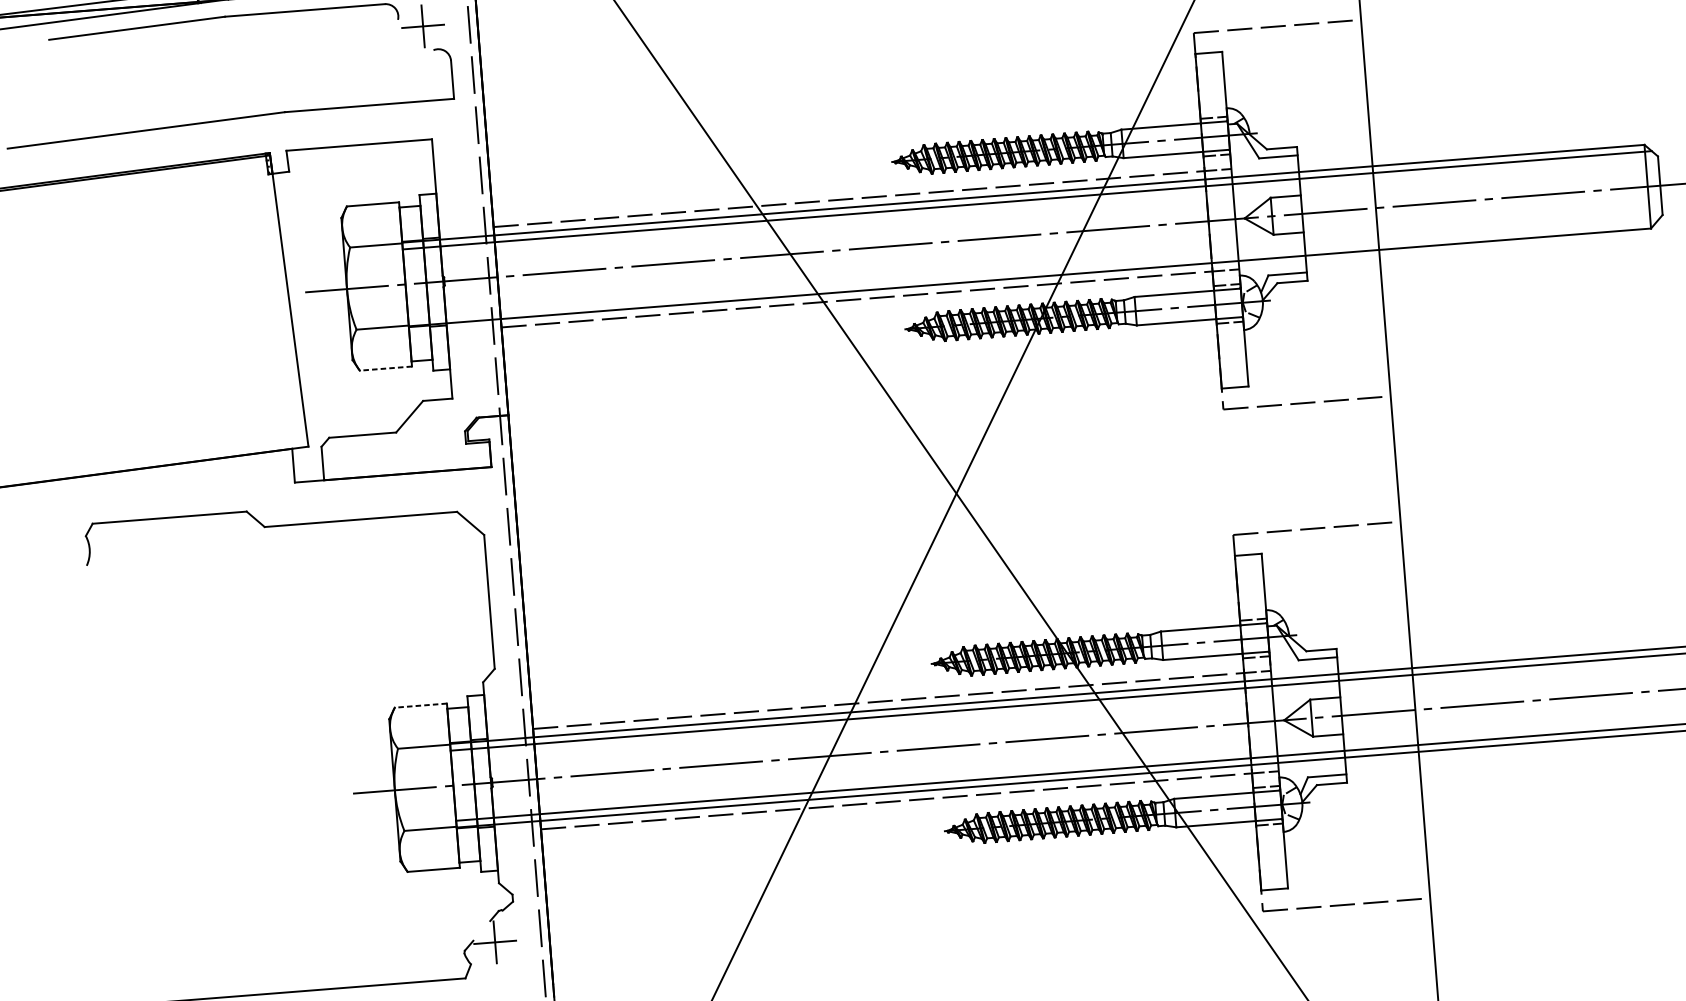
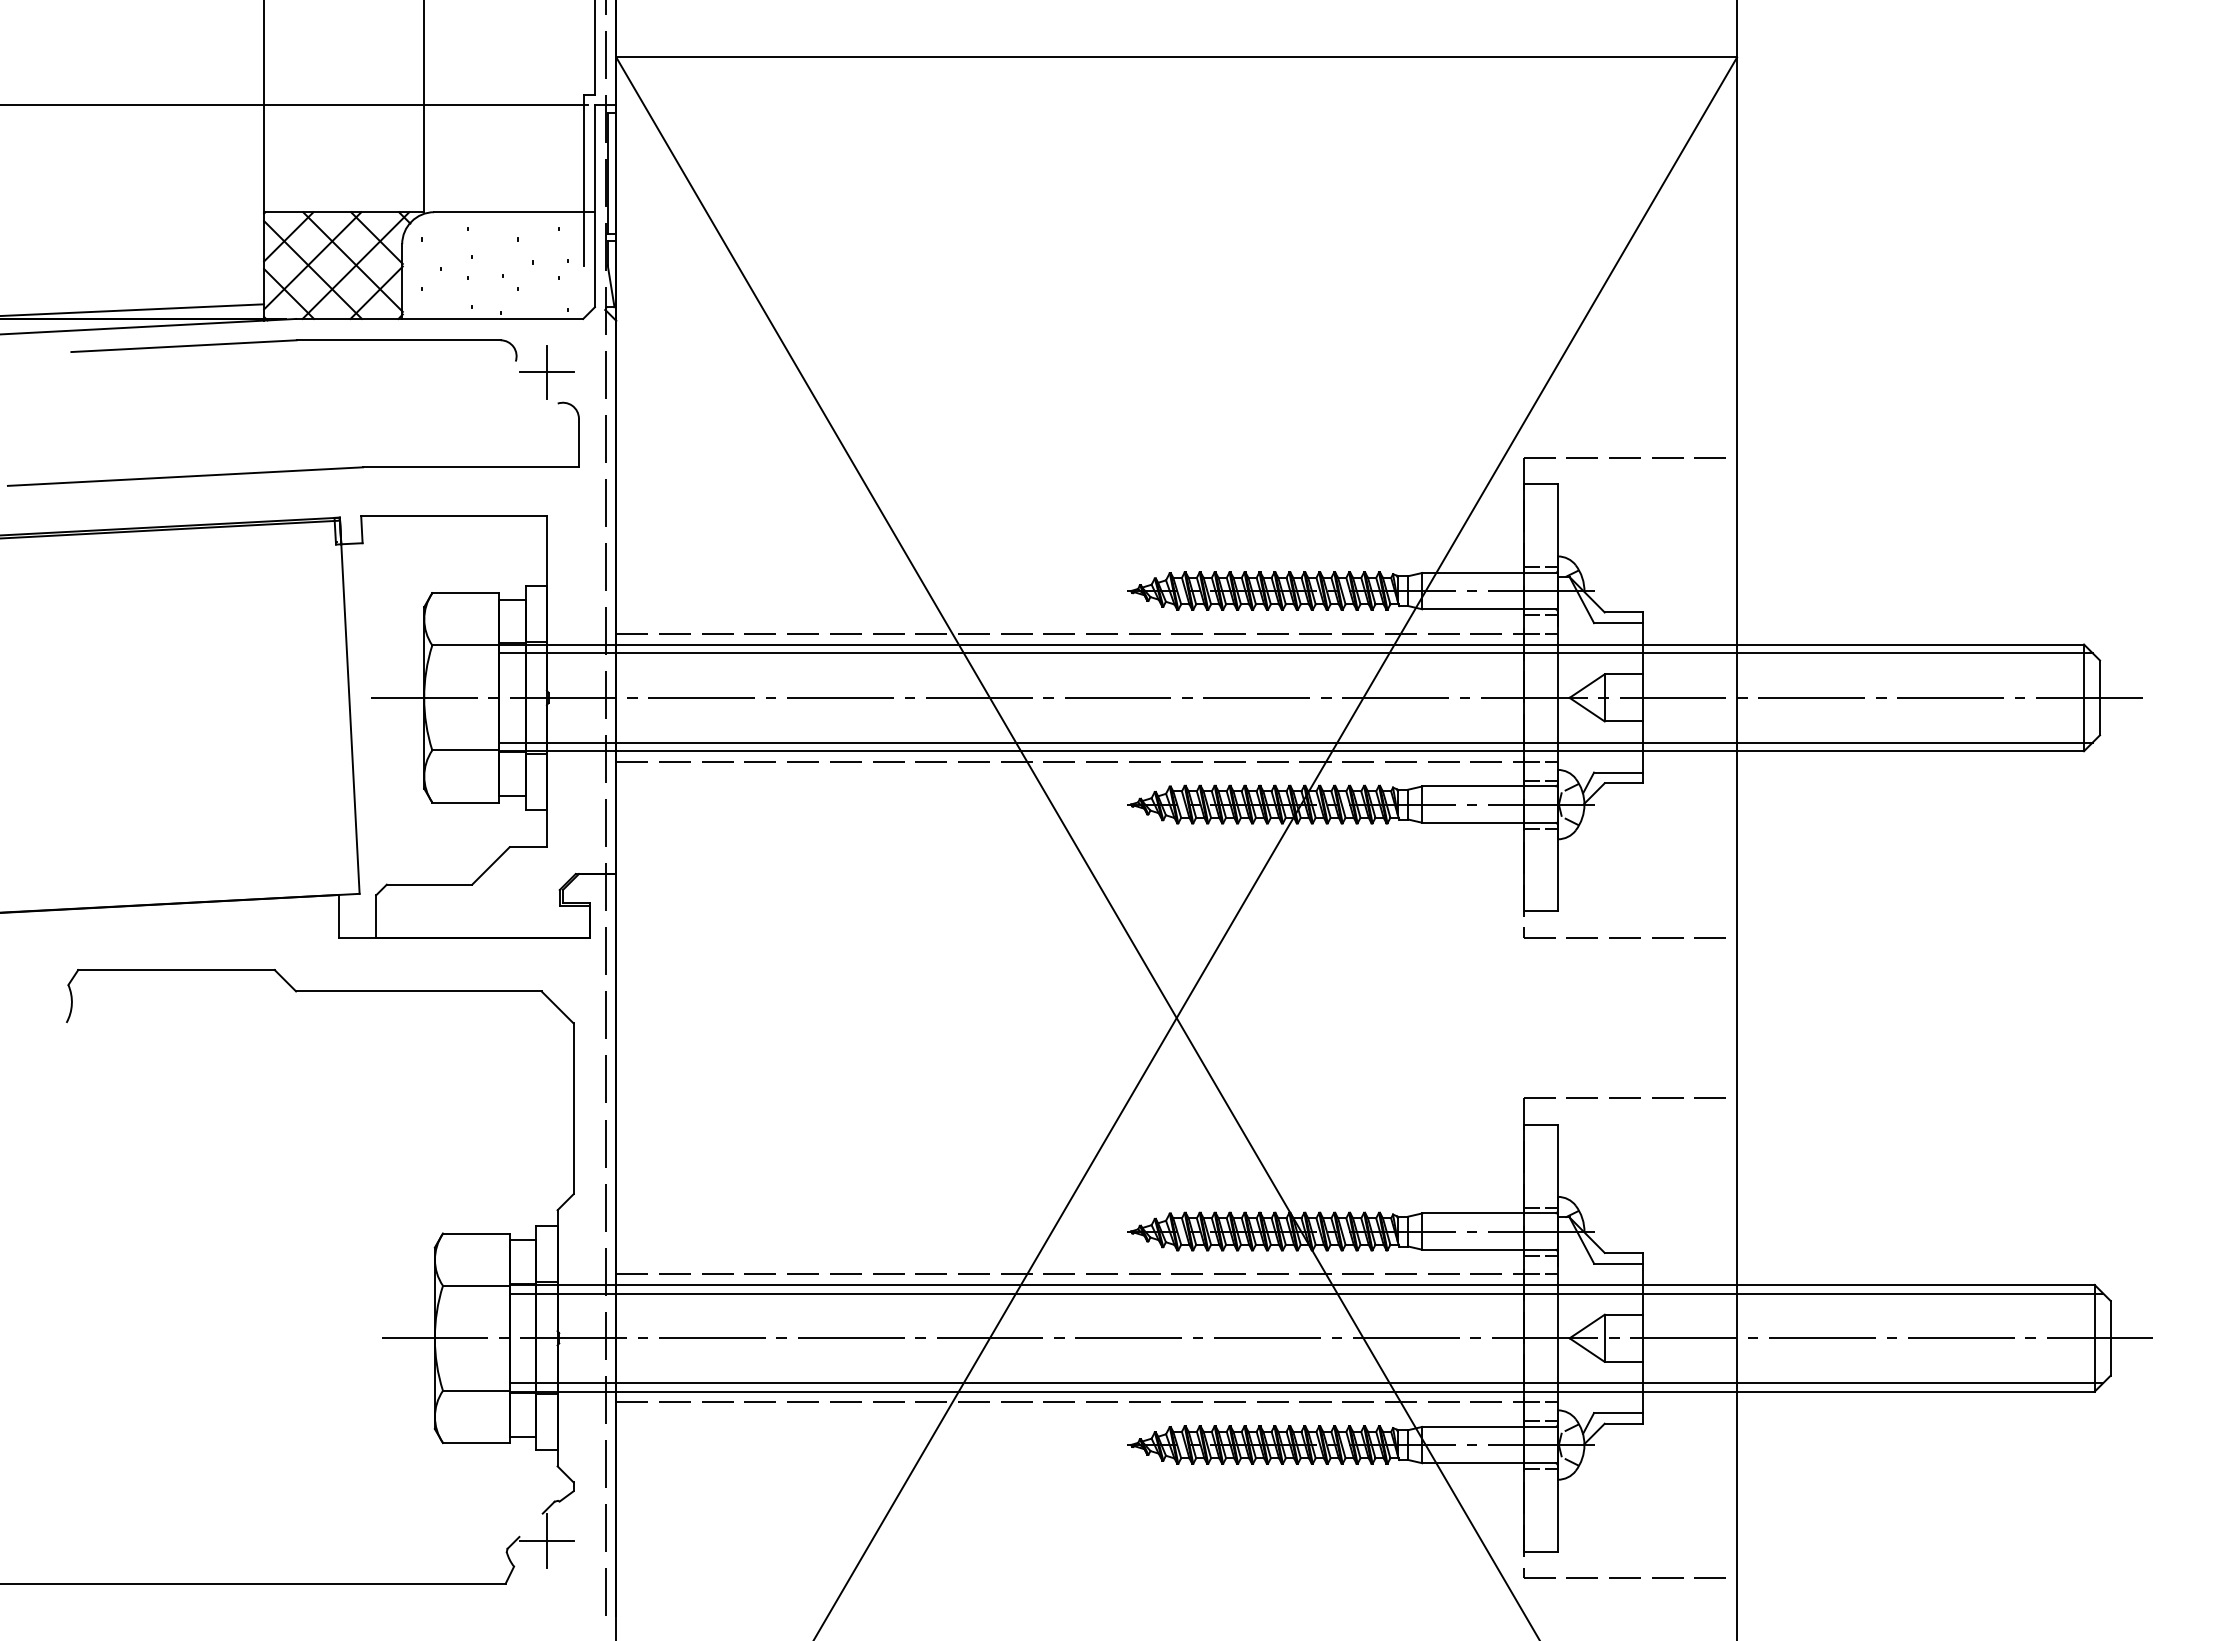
line: (1032, 270) -> (1295, 742), added
line: (385, 368) -> (465, 802), dashed -> solid
line: (420, 705) -> (475, 1233), dashed -> solid

